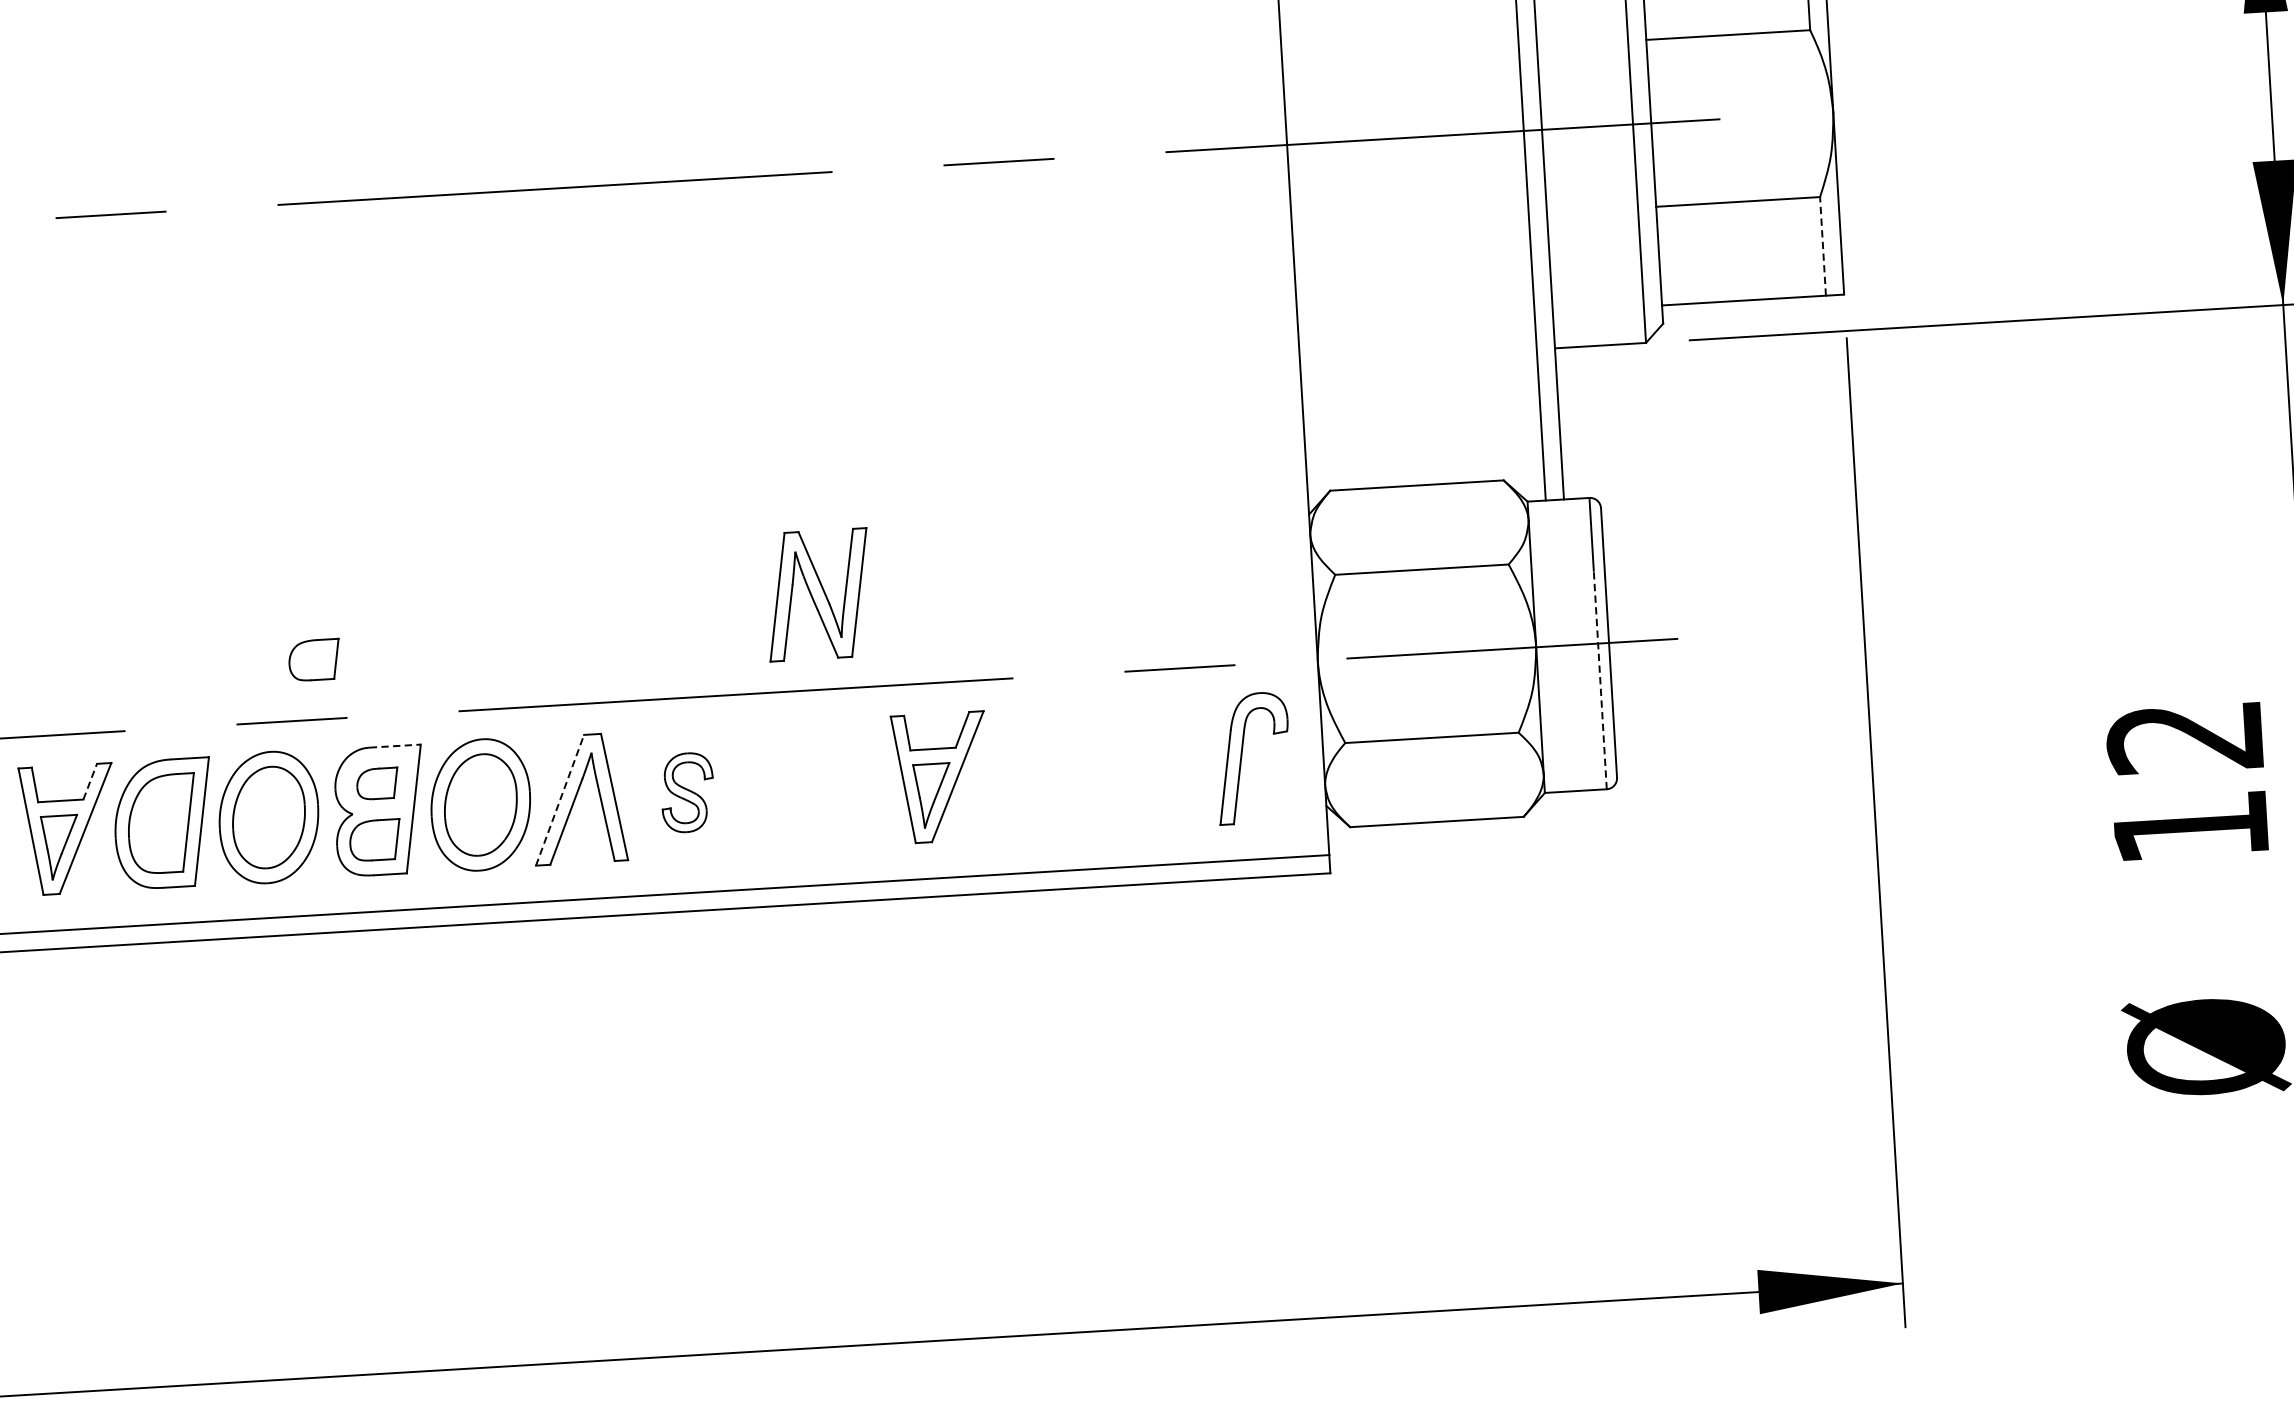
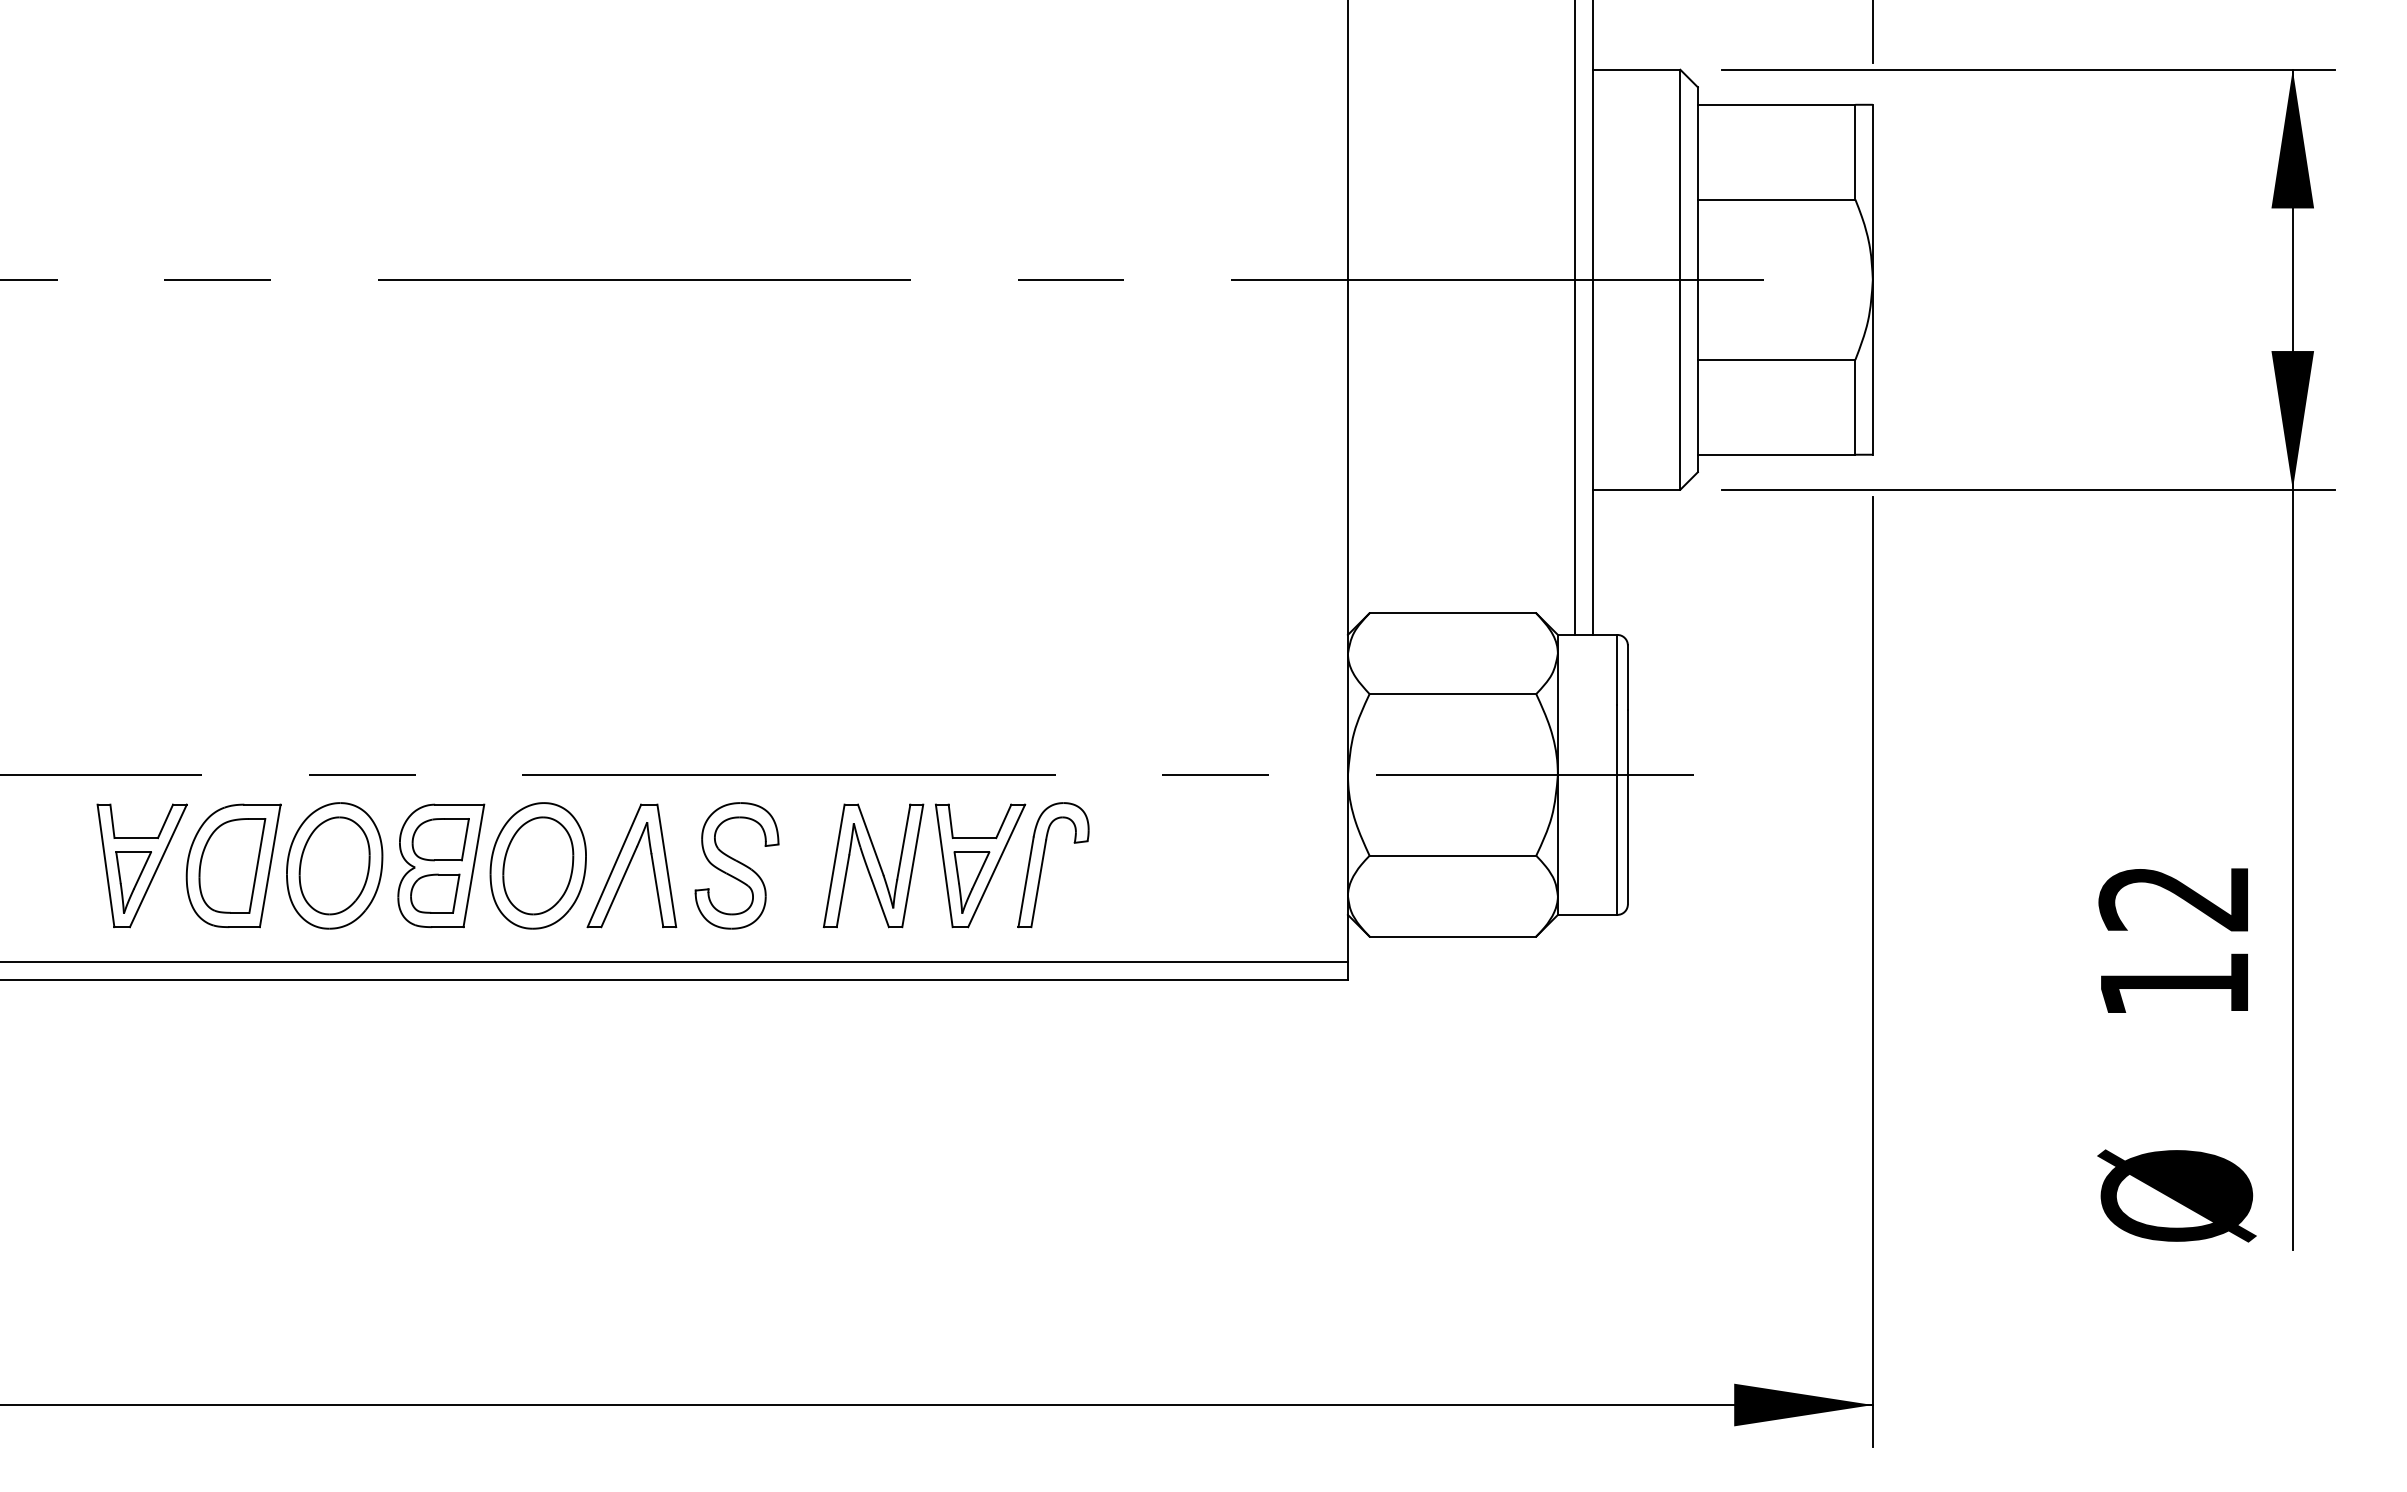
line: (1823, 245) -> (1855, 406), dashed -> solid
part: (818, 594) -> (873, 865), moved
part: (314, 659) -> (387, 717), removed
line: (1600, 679) -> (1617, 809), dashed -> solid
line: (395, 745) -> (459, 804), dashed -> solid
part: (1242, 757) -> (1043, 863), moved
line: (90, 780) -> (165, 820), dashed -> solid
part: (377, 783) -> (440, 839), size x1.43
part: (687, 792) -> (736, 865), size x1.67
line: (560, 799) -> (614, 865), dashed -> solid

